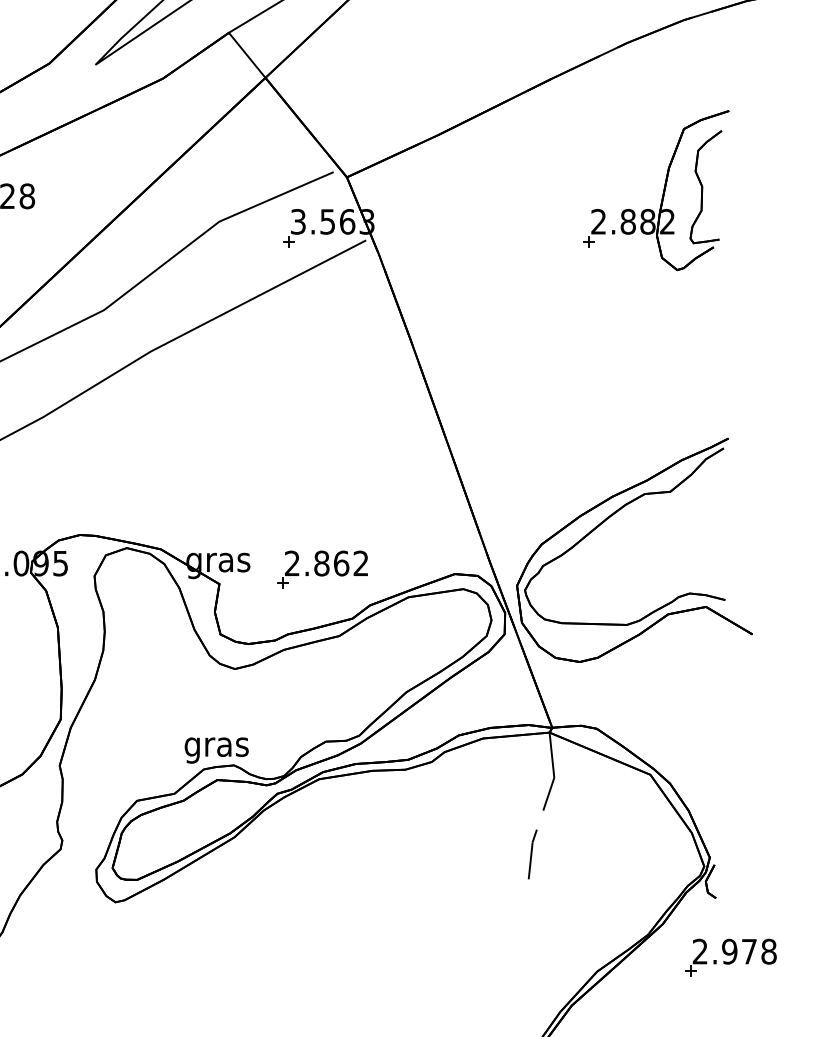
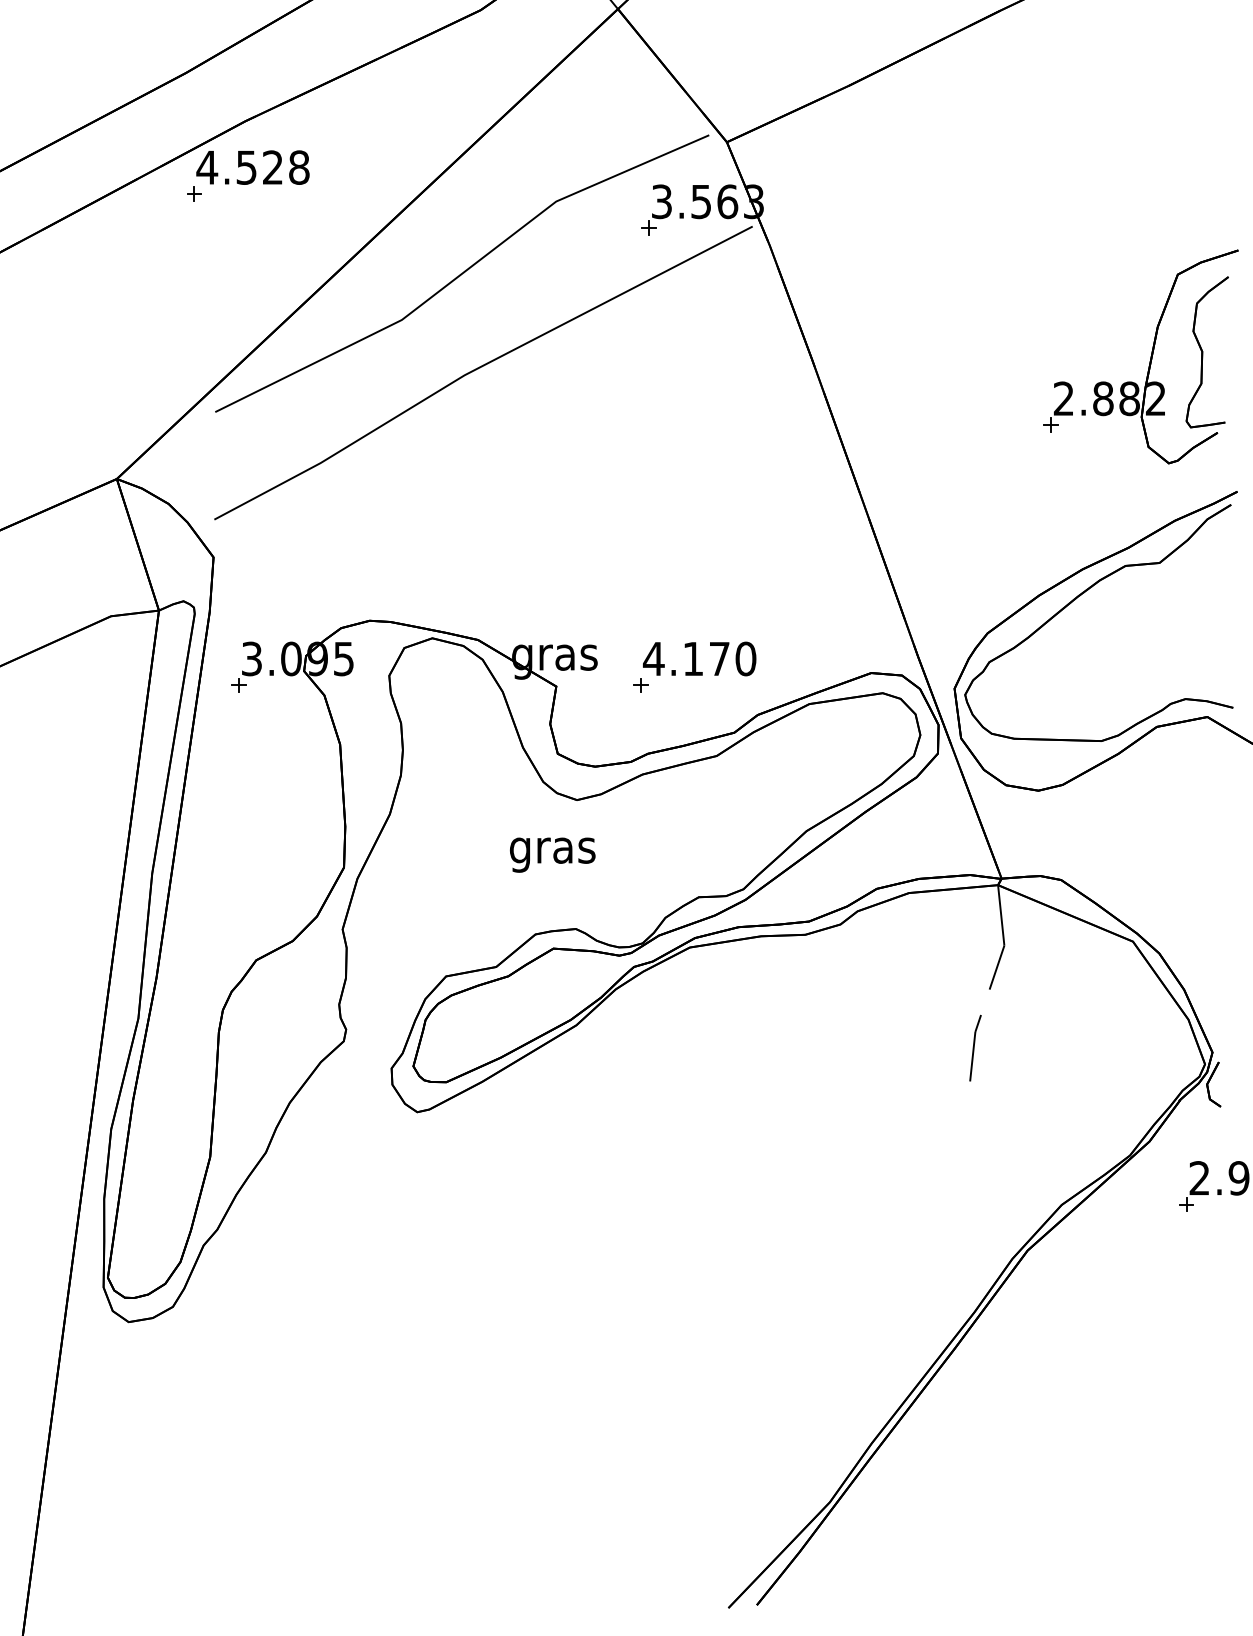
part: (663, 190) -> (1150, 356), moved
text: (326, 563) -> (699, 658), 2.862 -> 4.170
text: (216, 750) -> (552, 854), moved

